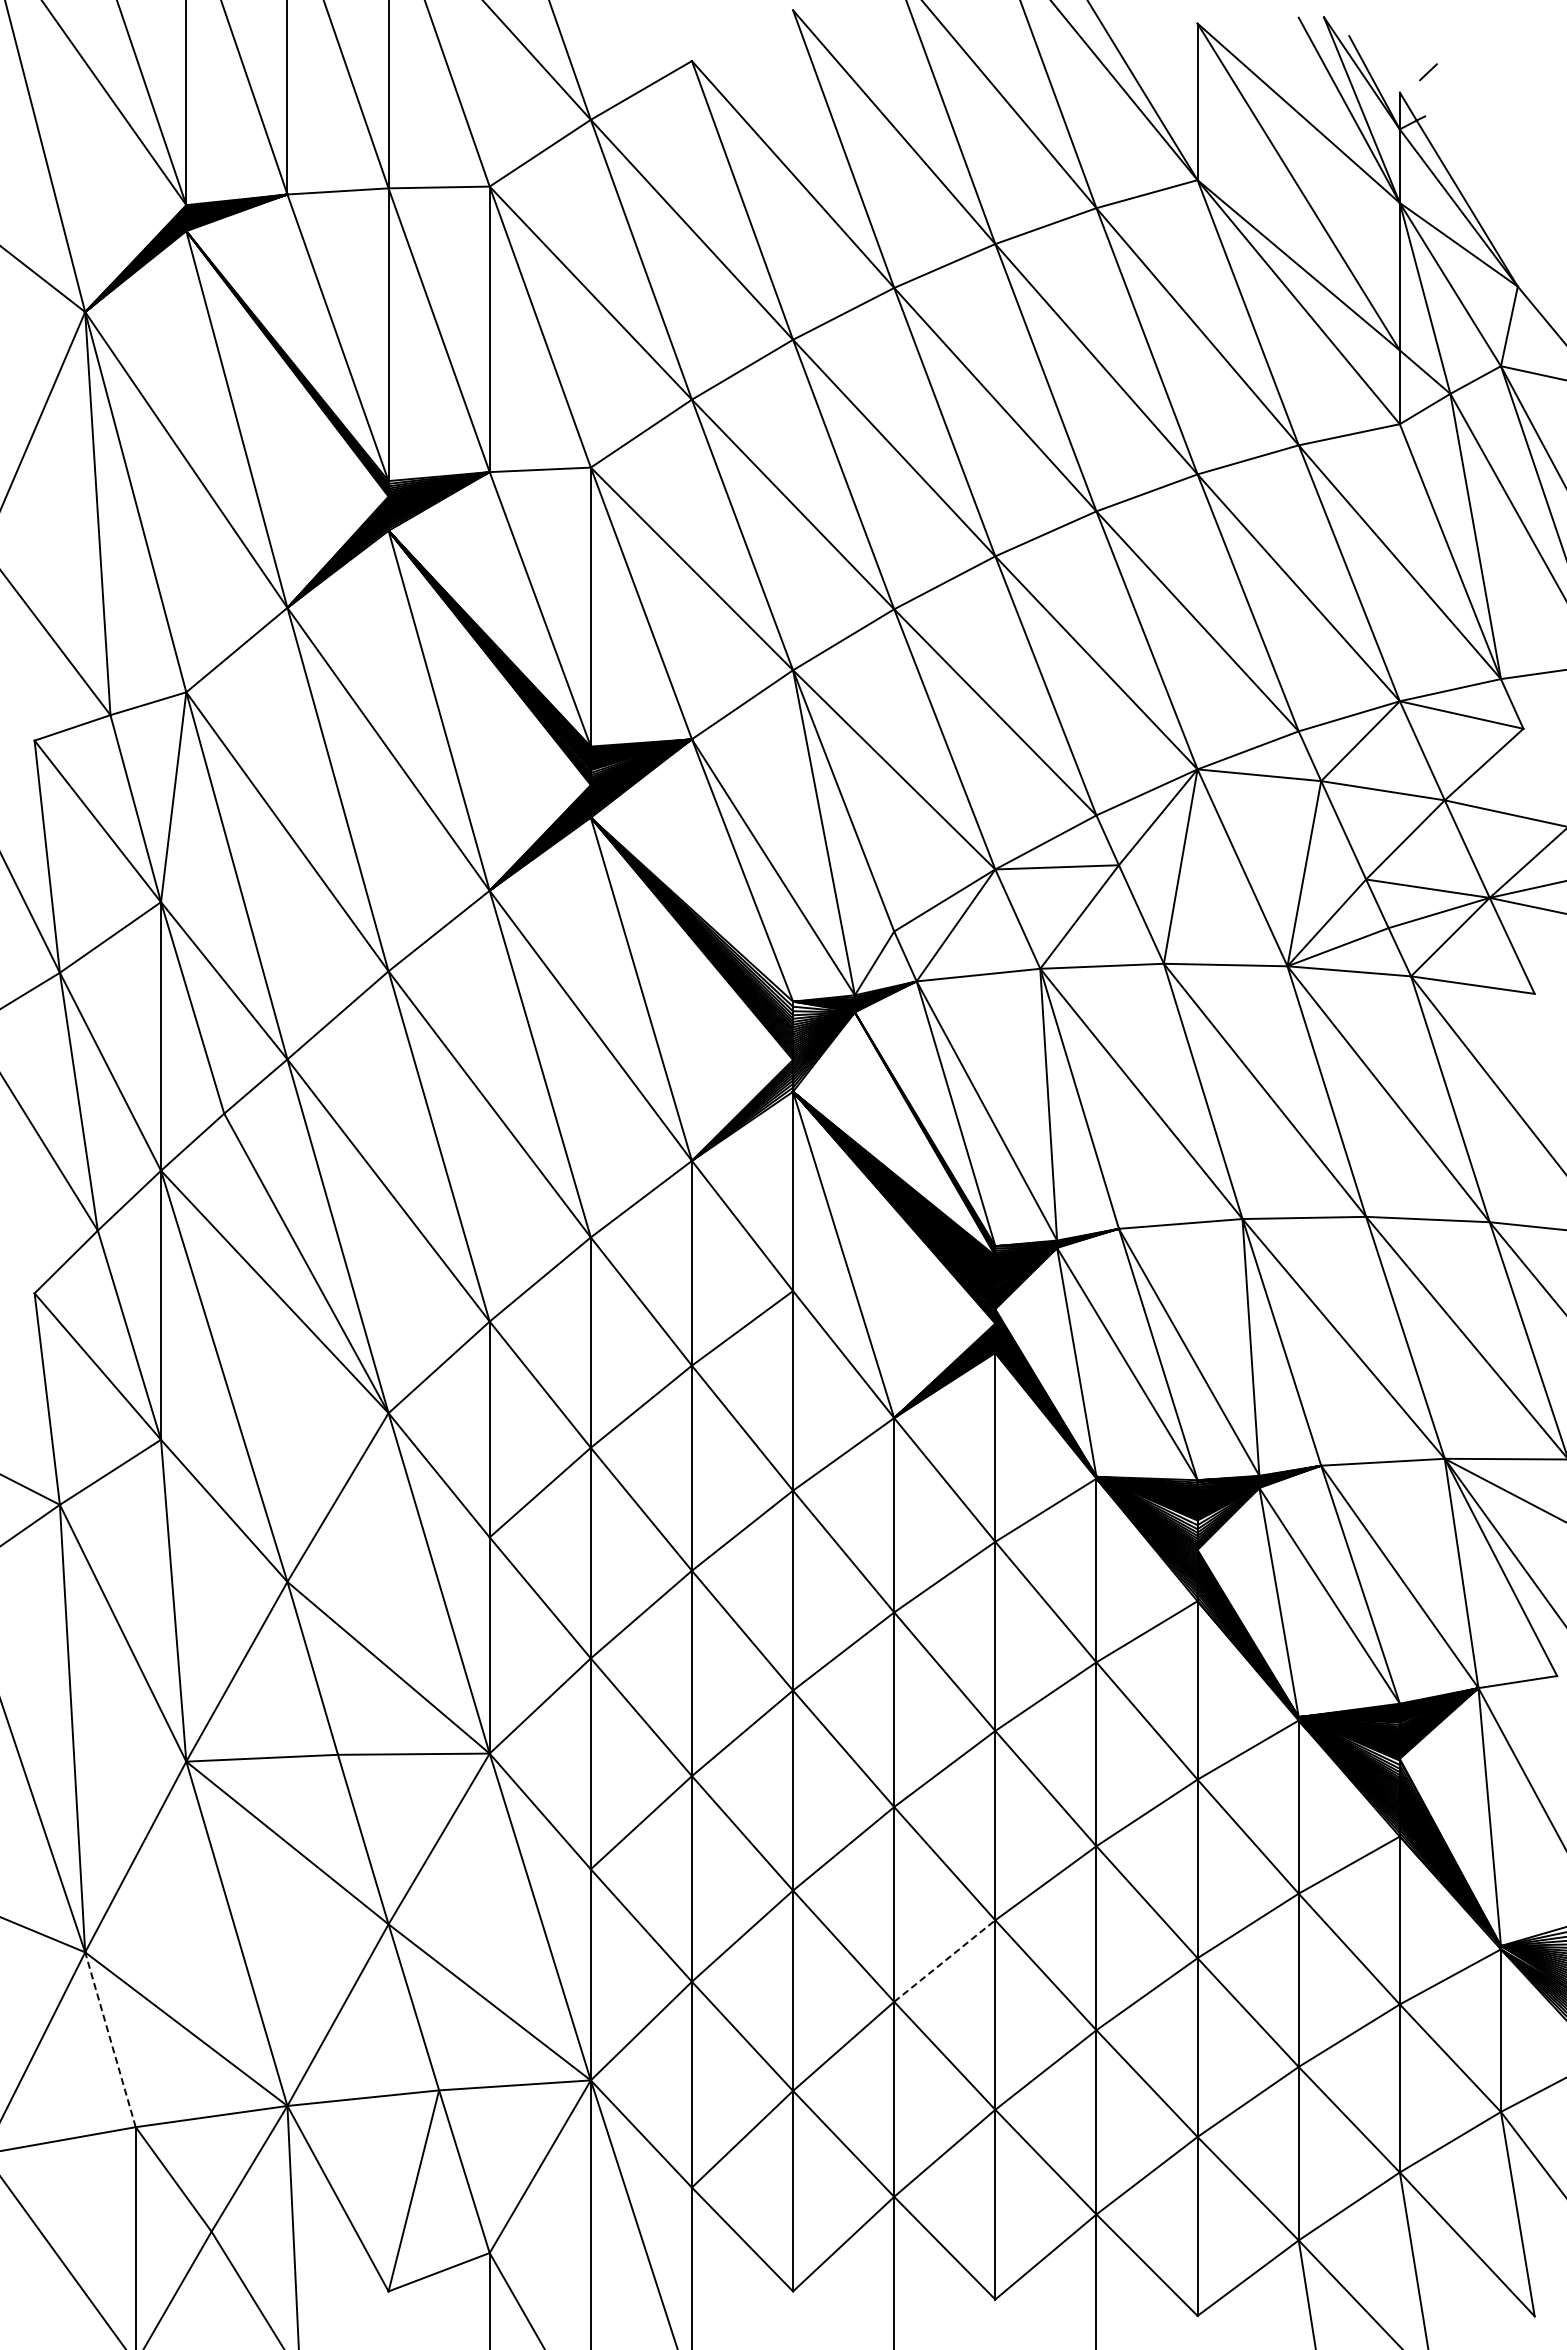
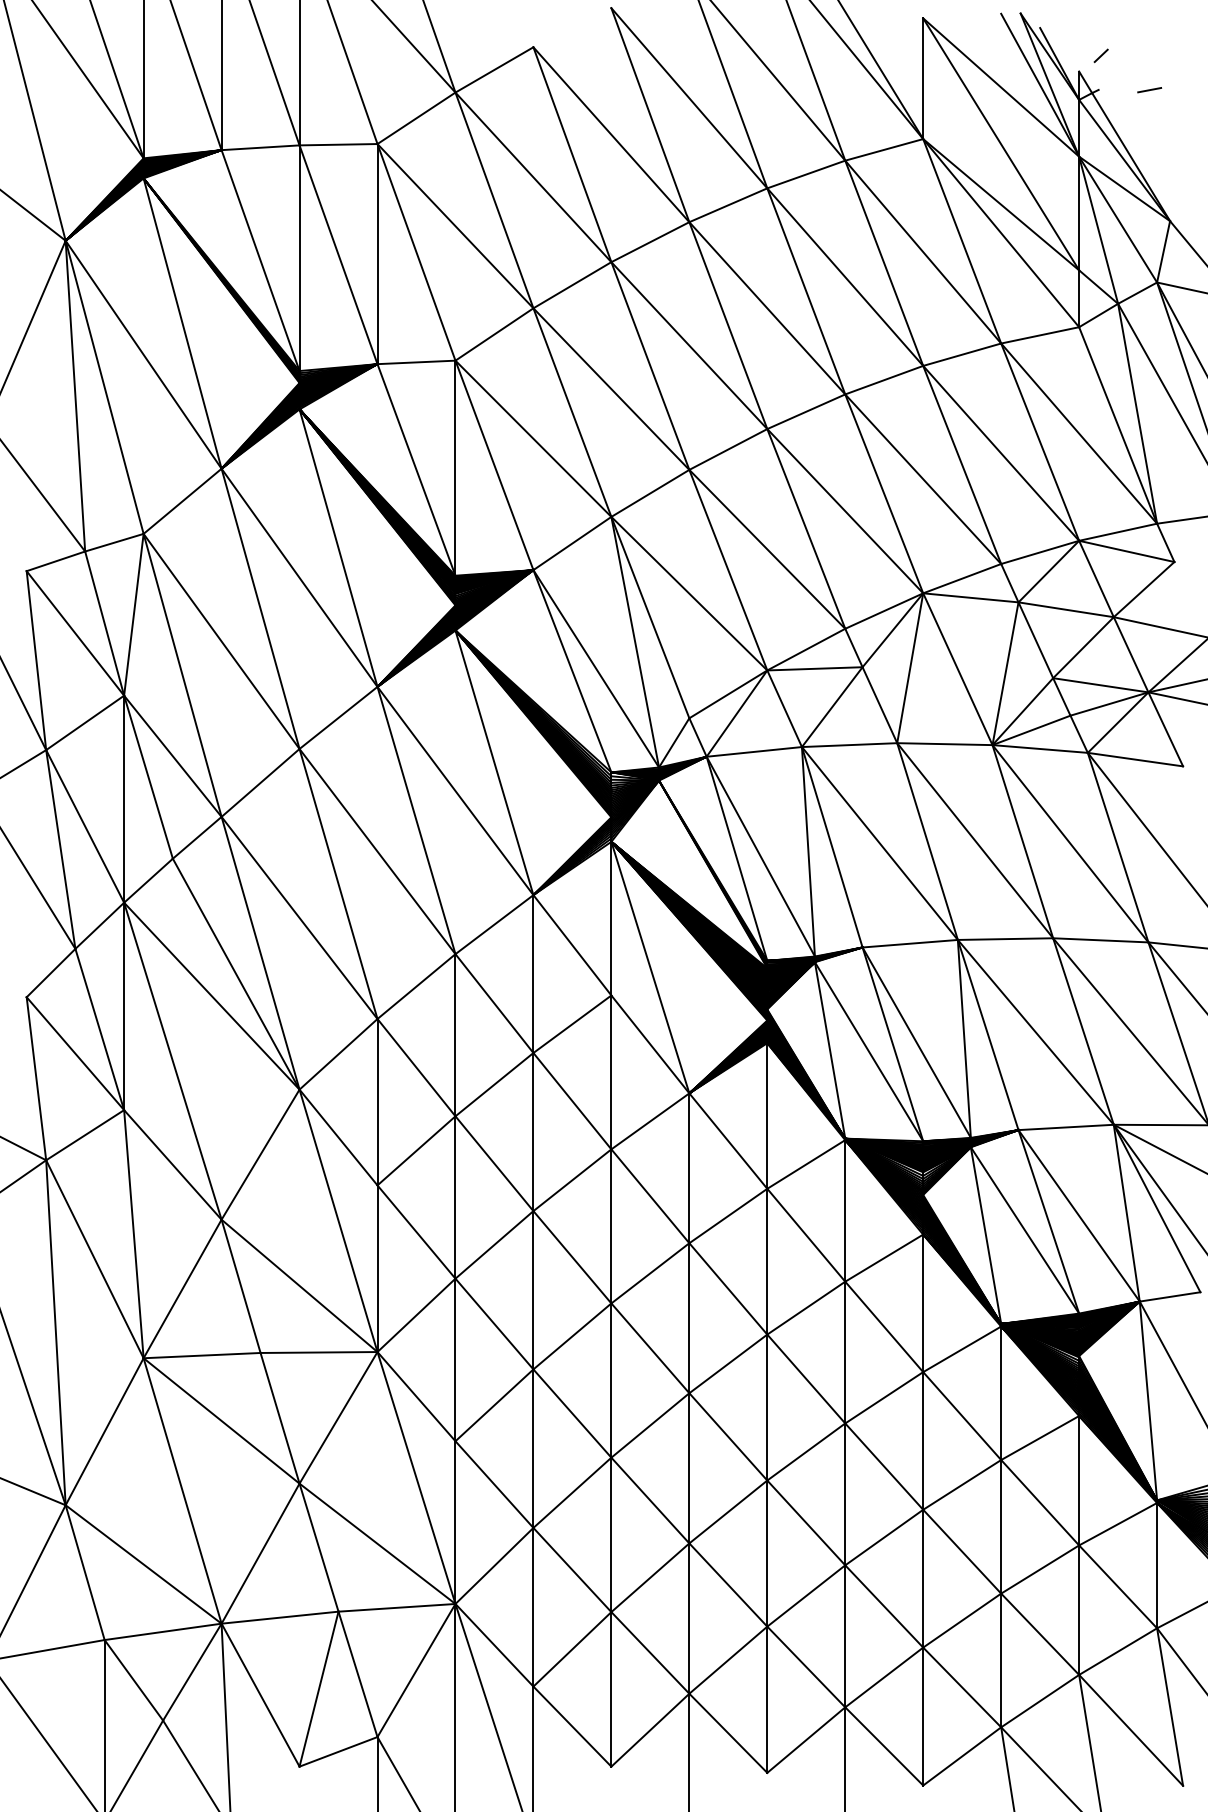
line: (1491, 116) -> (1149, 90), added
line: (944, 1961) -> (728, 1512), dashed -> solid
line: (110, 2039) -> (85, 1572), dashed -> solid

